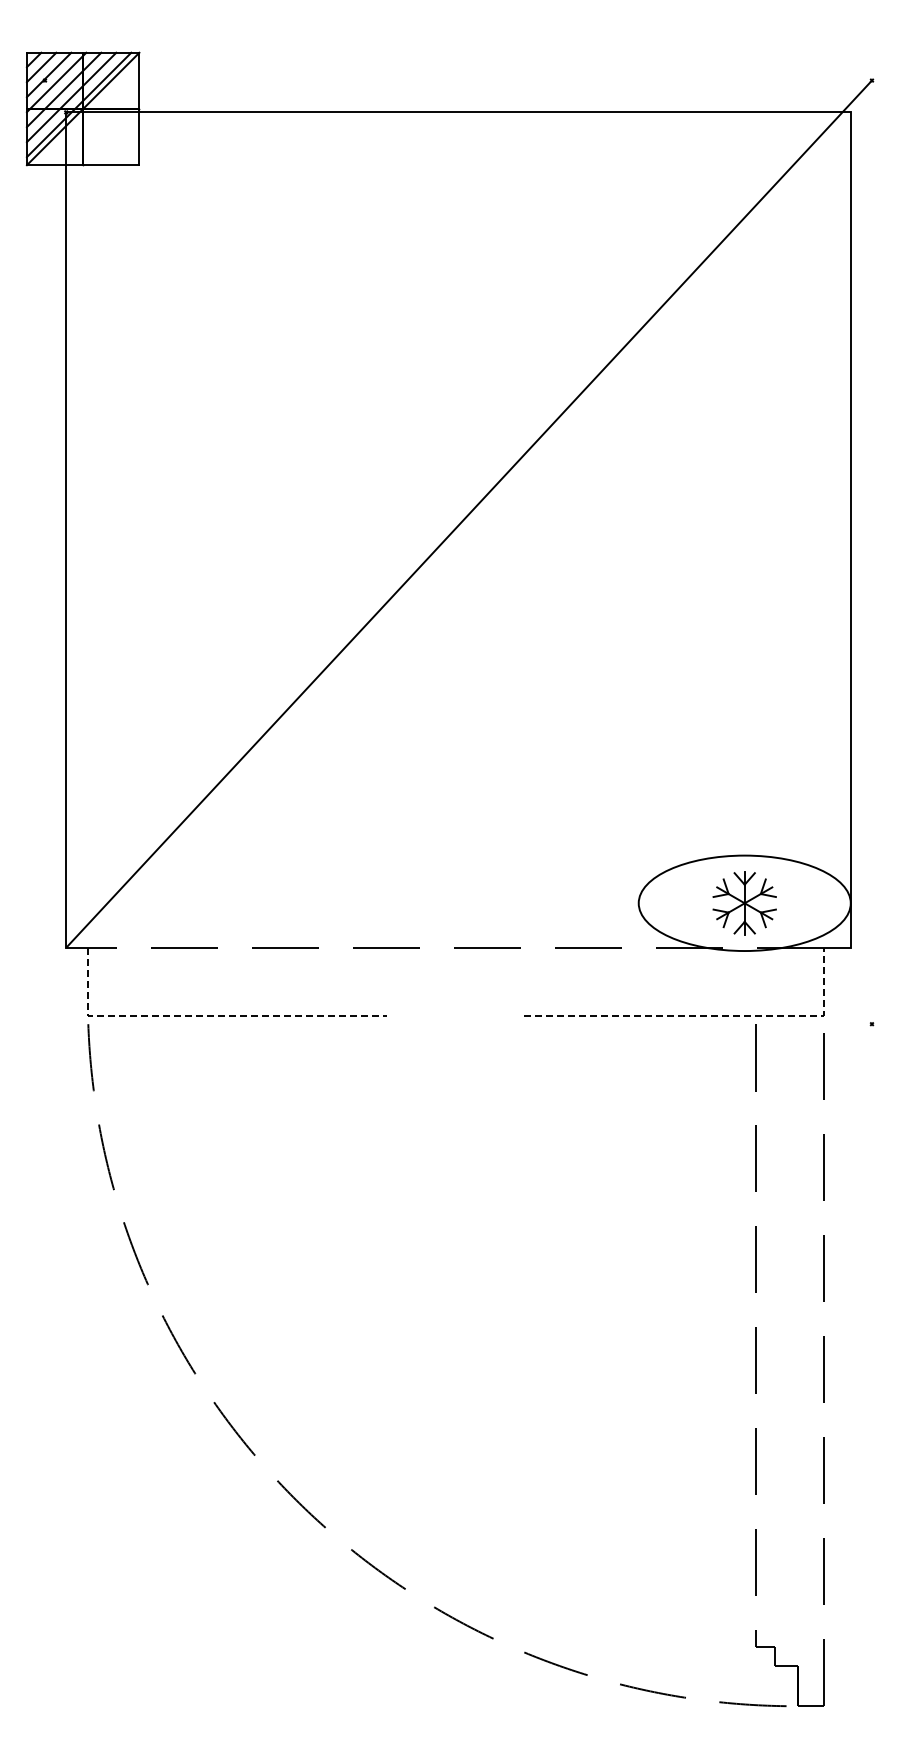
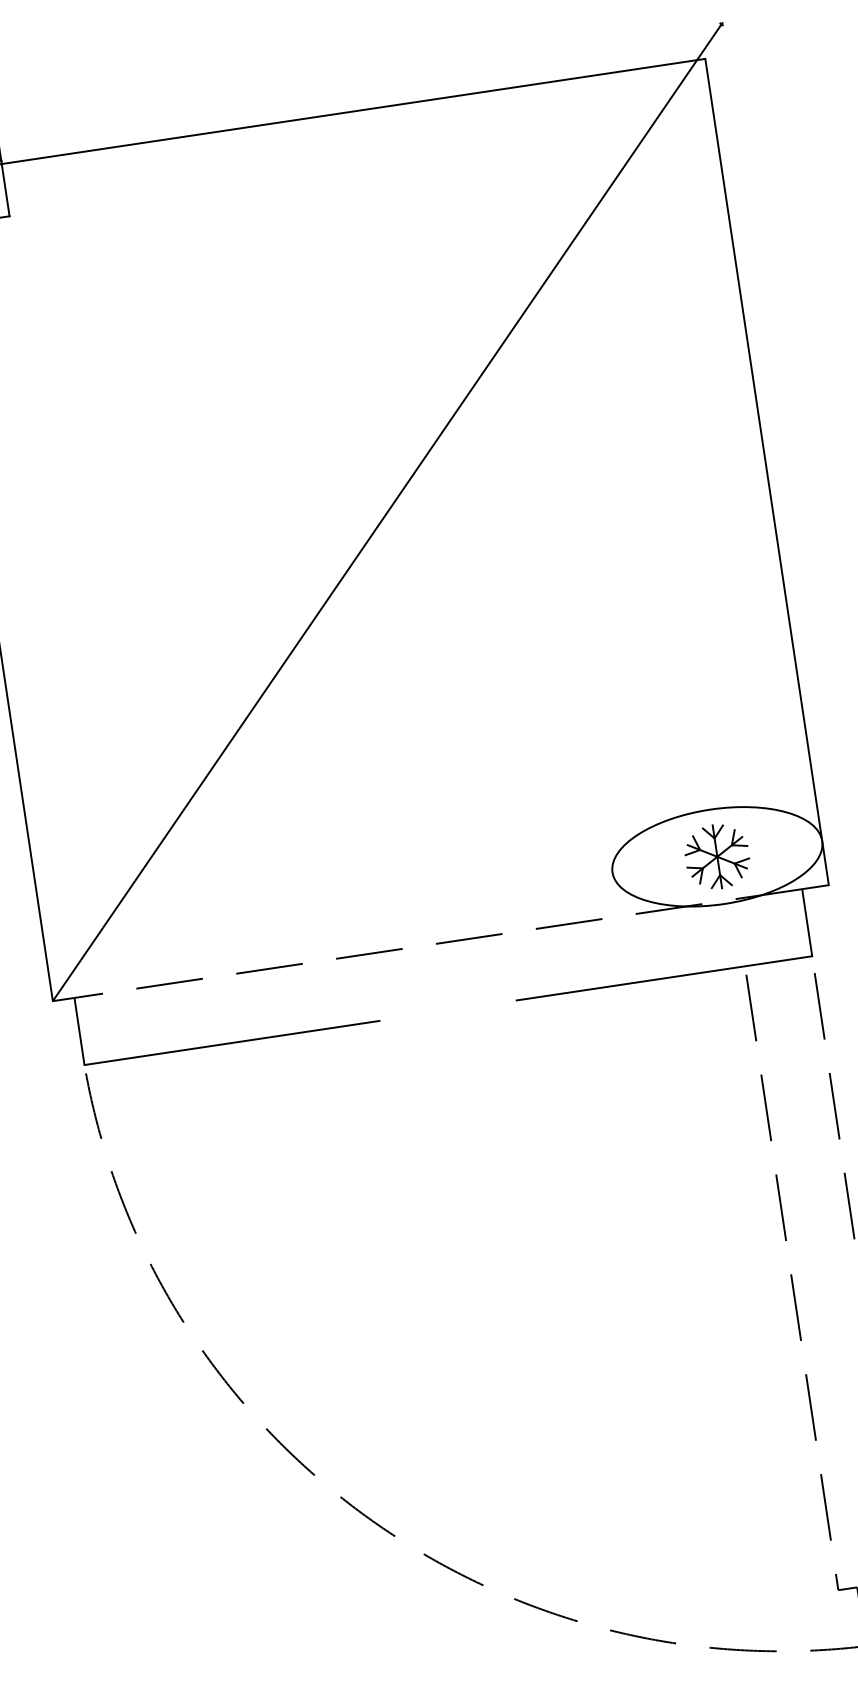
line: (203, 1015) -> (198, 1047), dashed -> solid
line: (708, 1015) -> (698, 973), dashed -> solid

